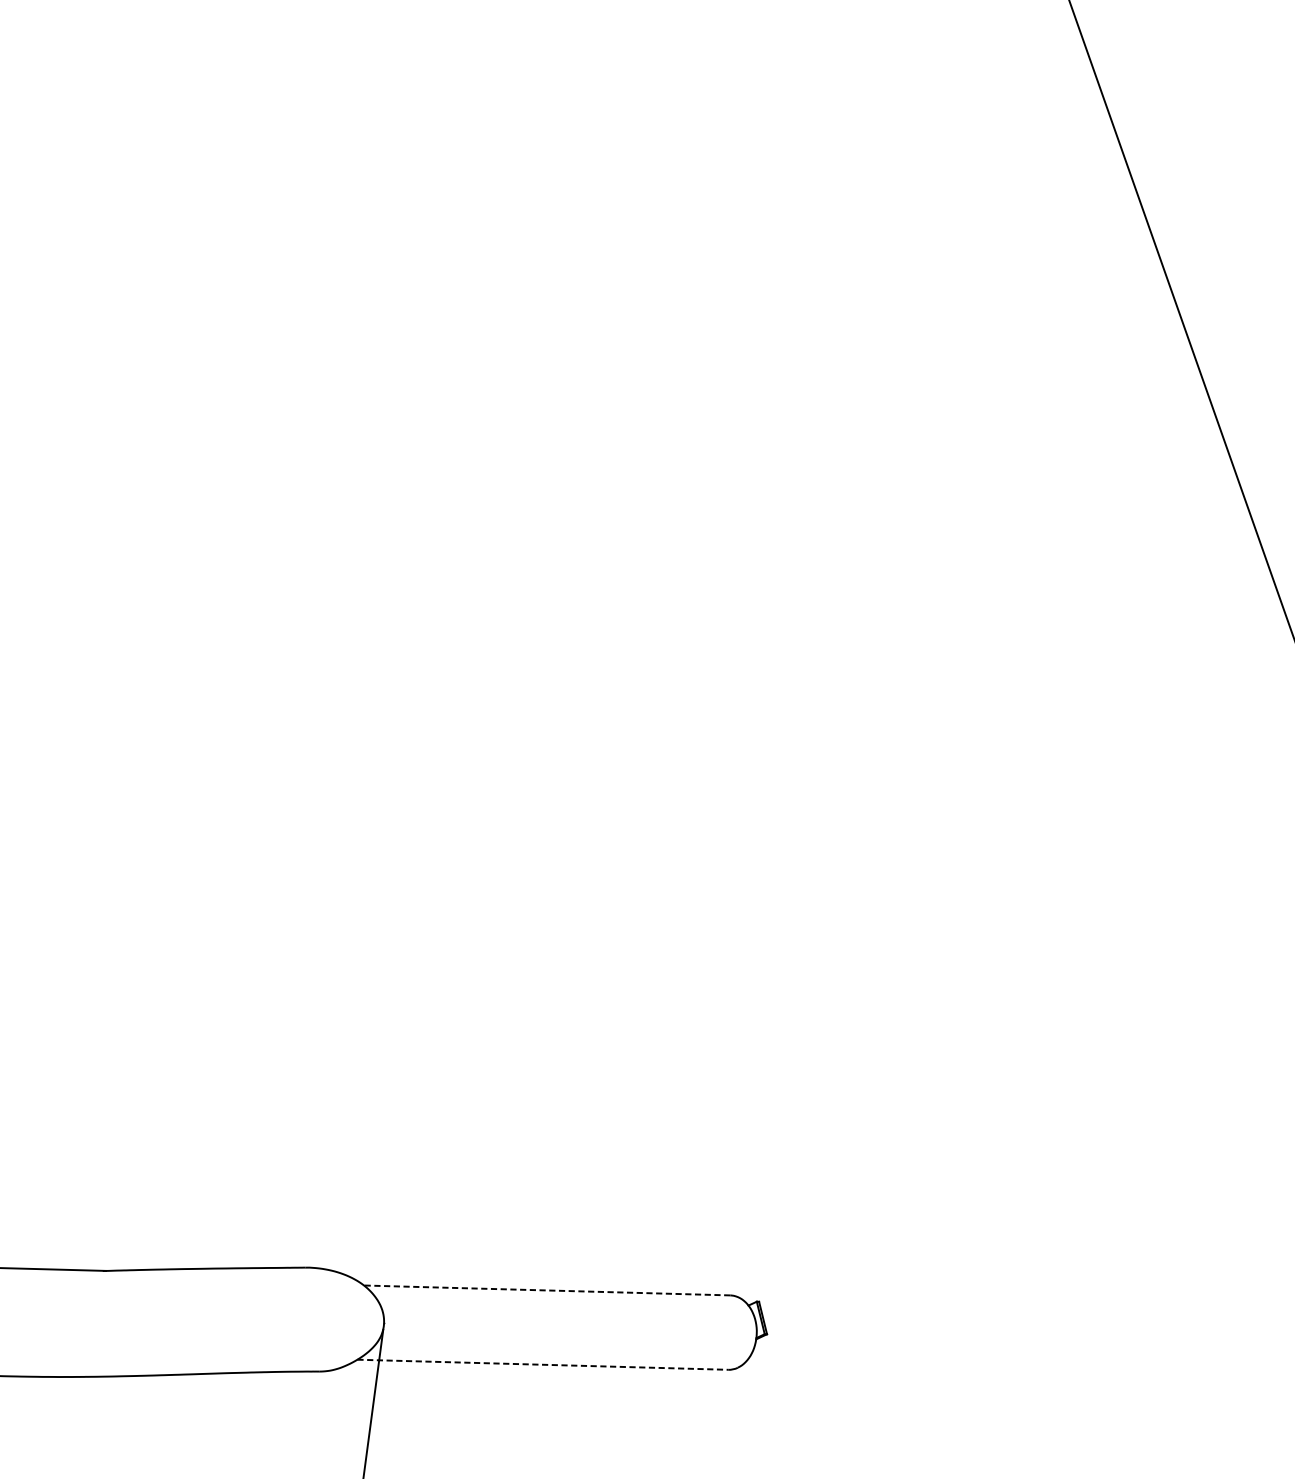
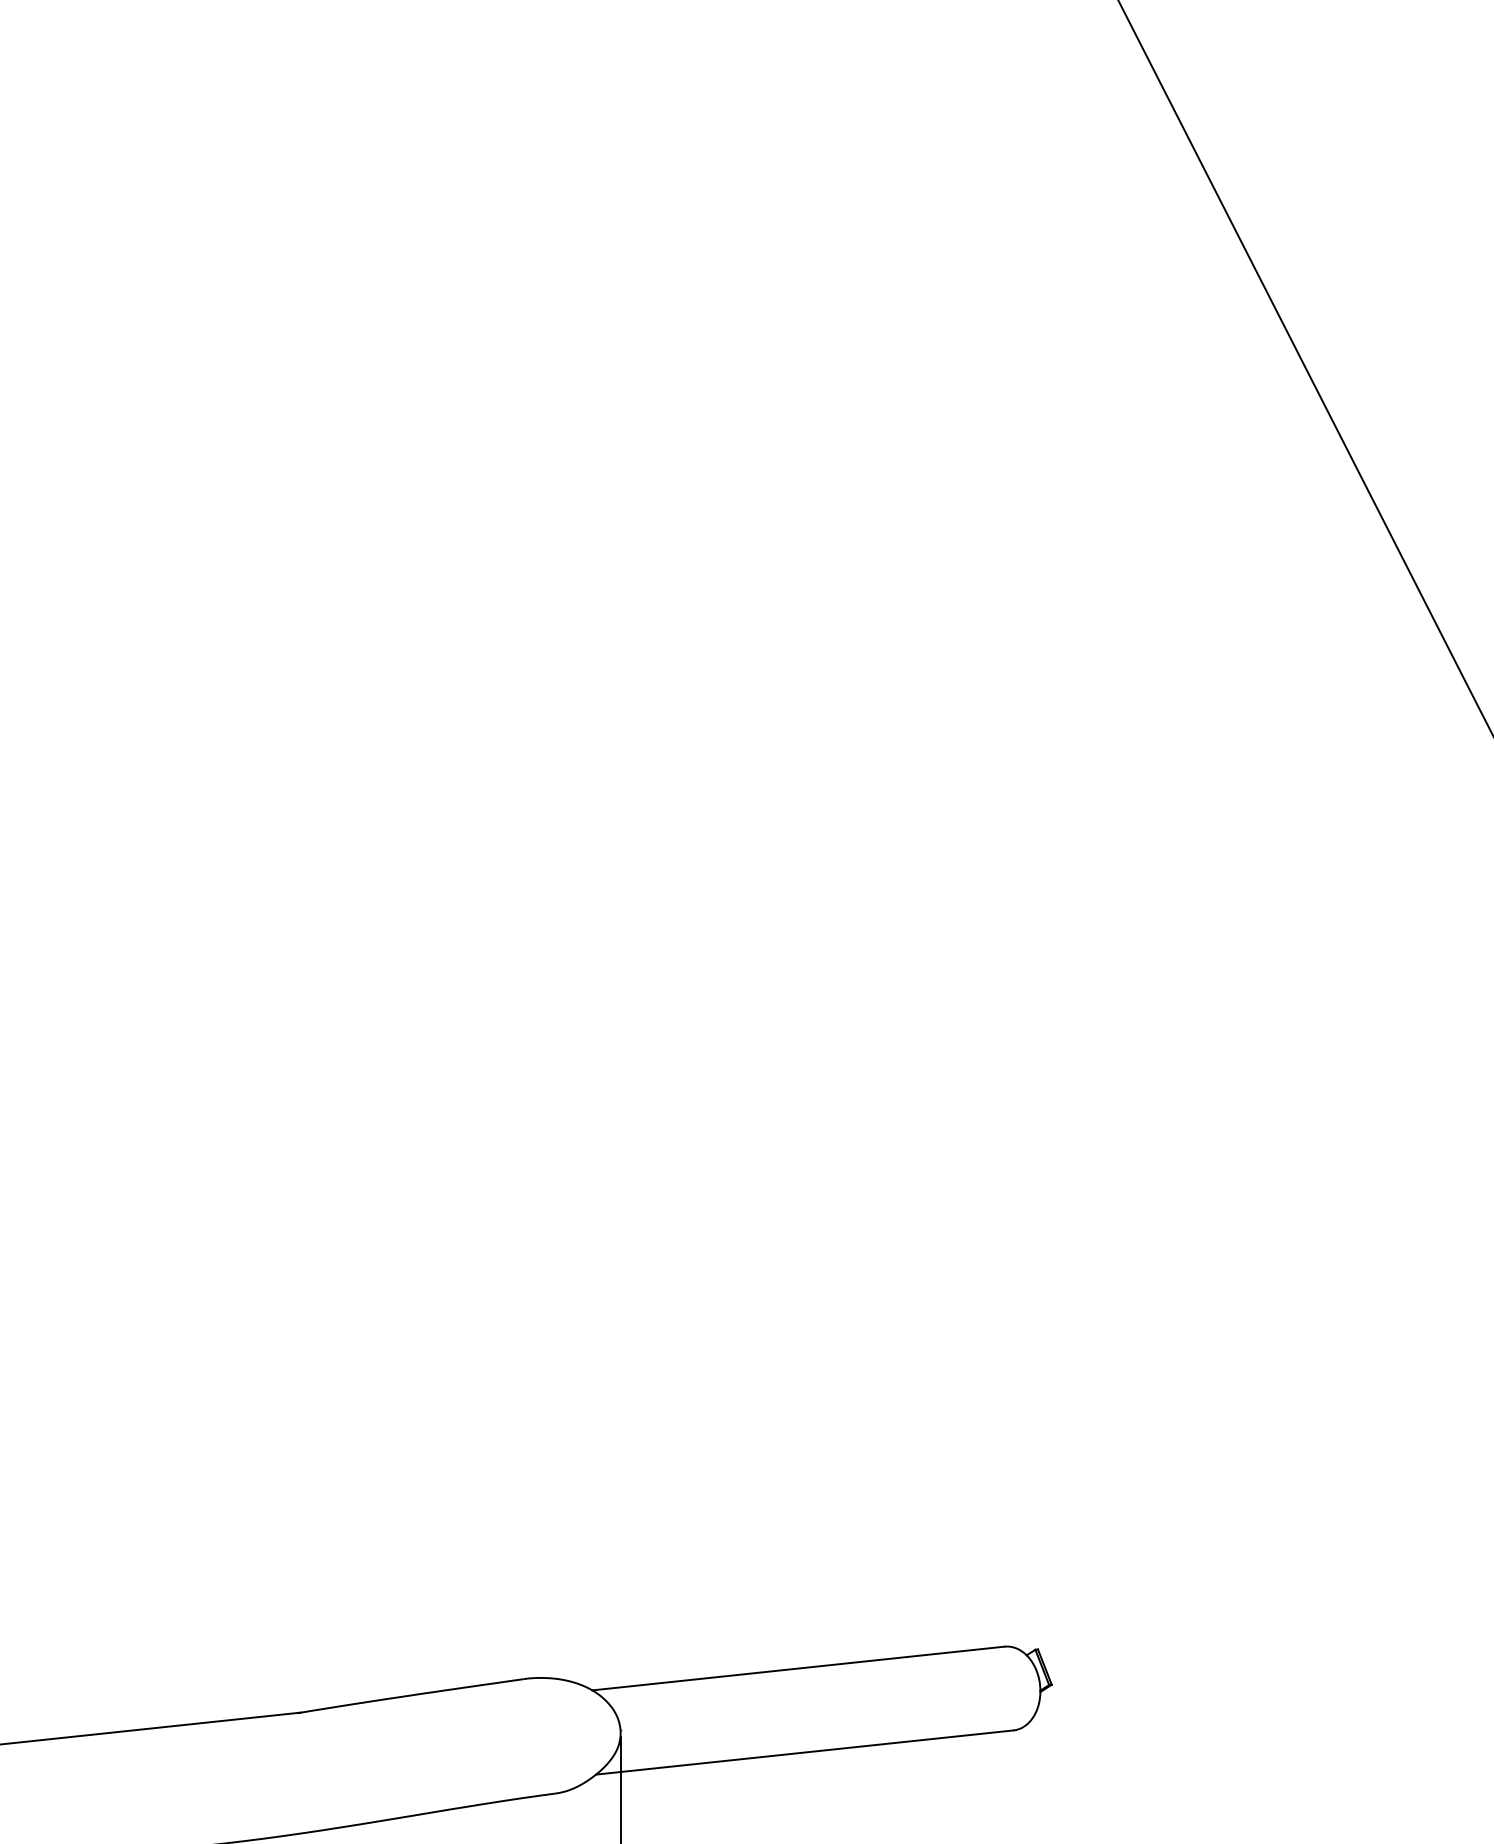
line: (546, 1290) -> (797, 1668), dashed -> solid
line: (542, 1364) -> (804, 1752), dashed -> solid

